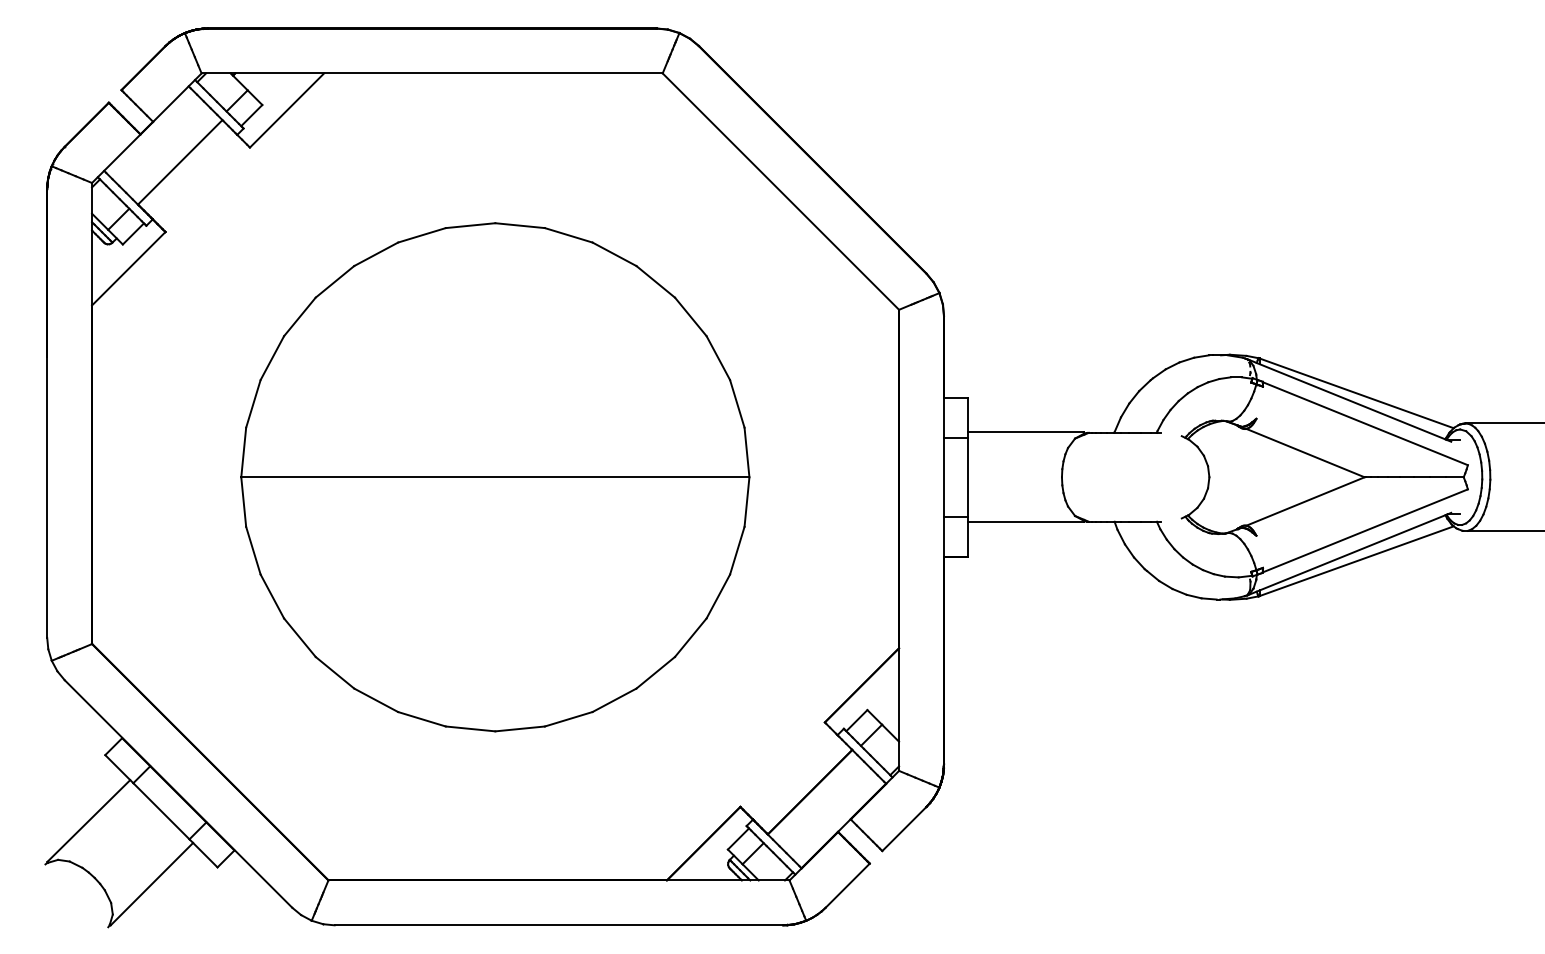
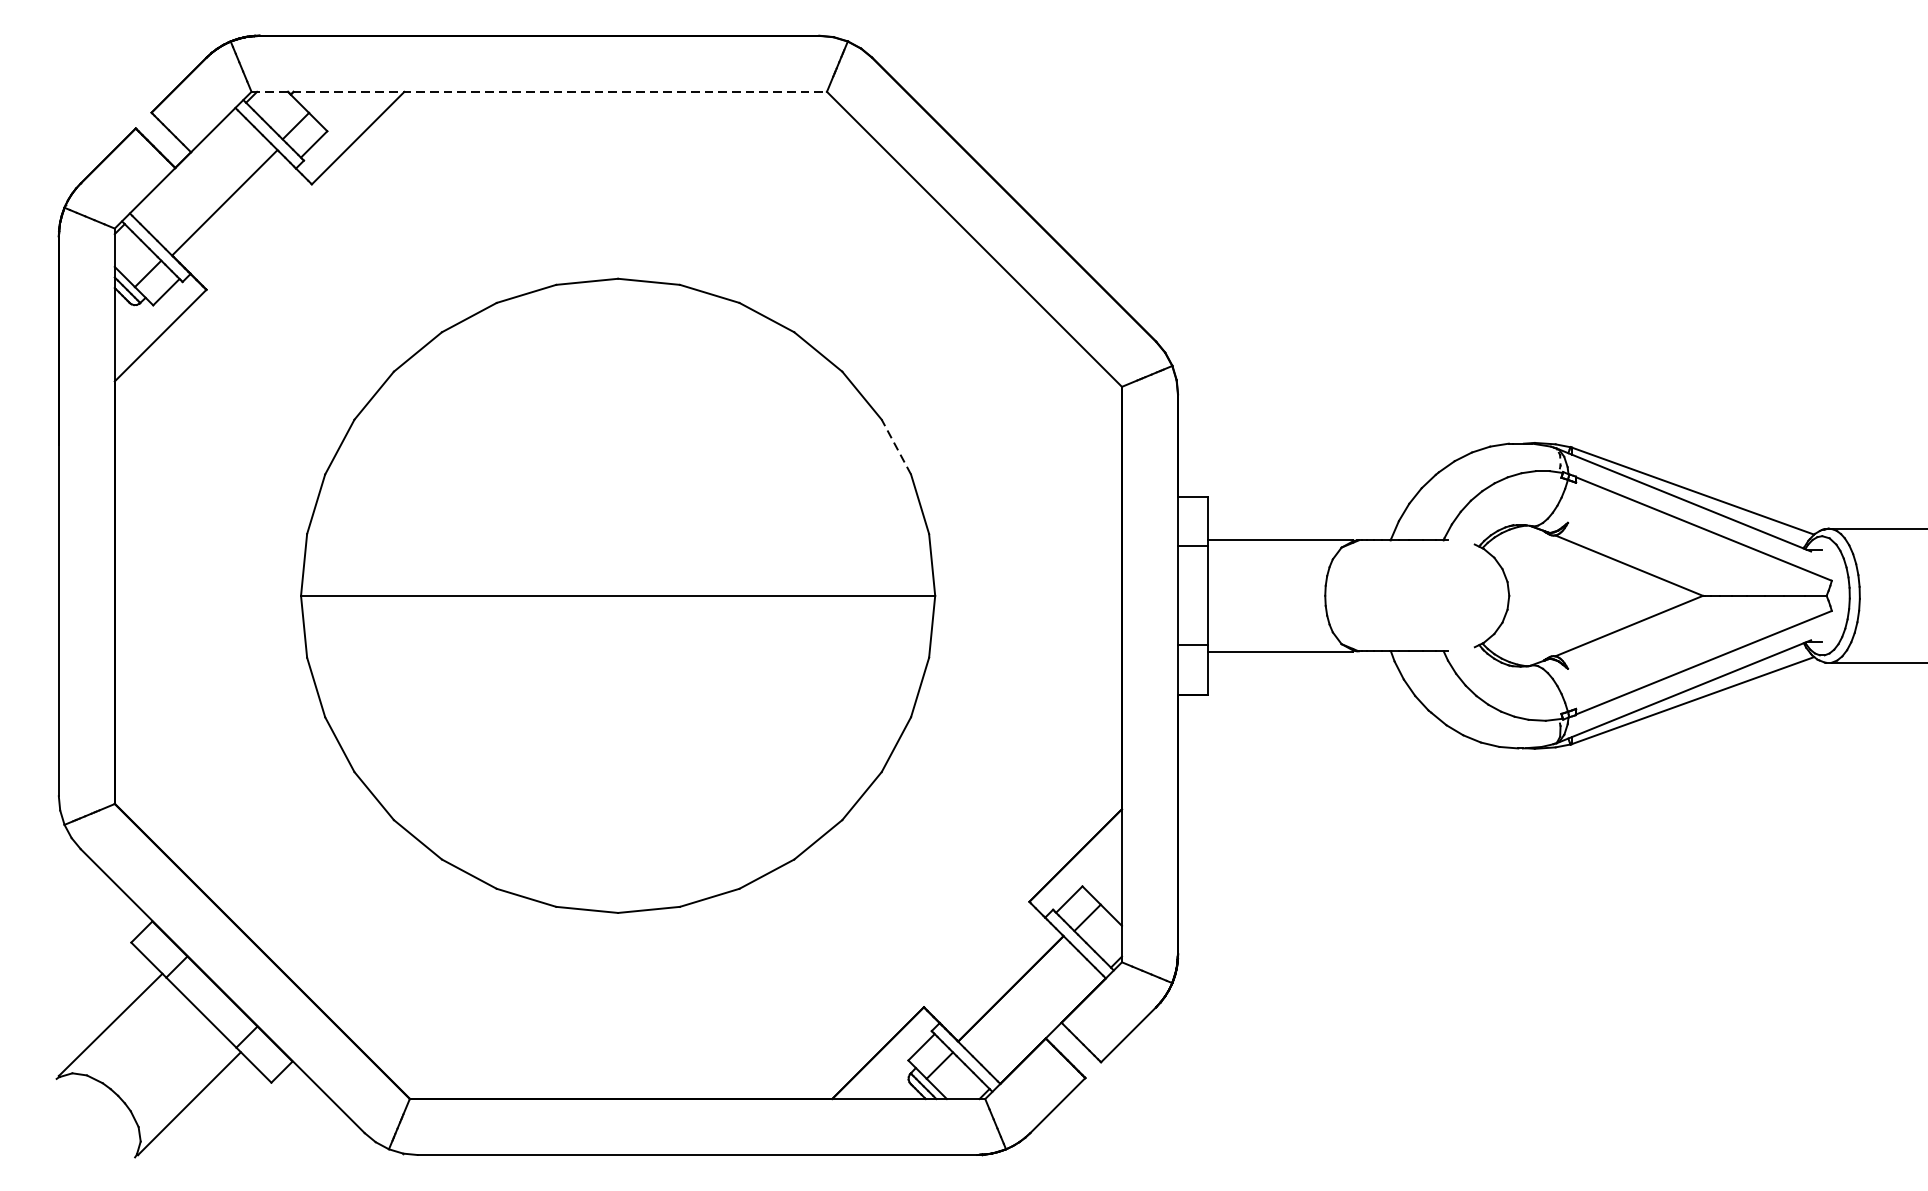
line: (432, 73) -> (539, 91), solid -> dashed
line: (718, 358) -> (896, 447), solid -> dashed

